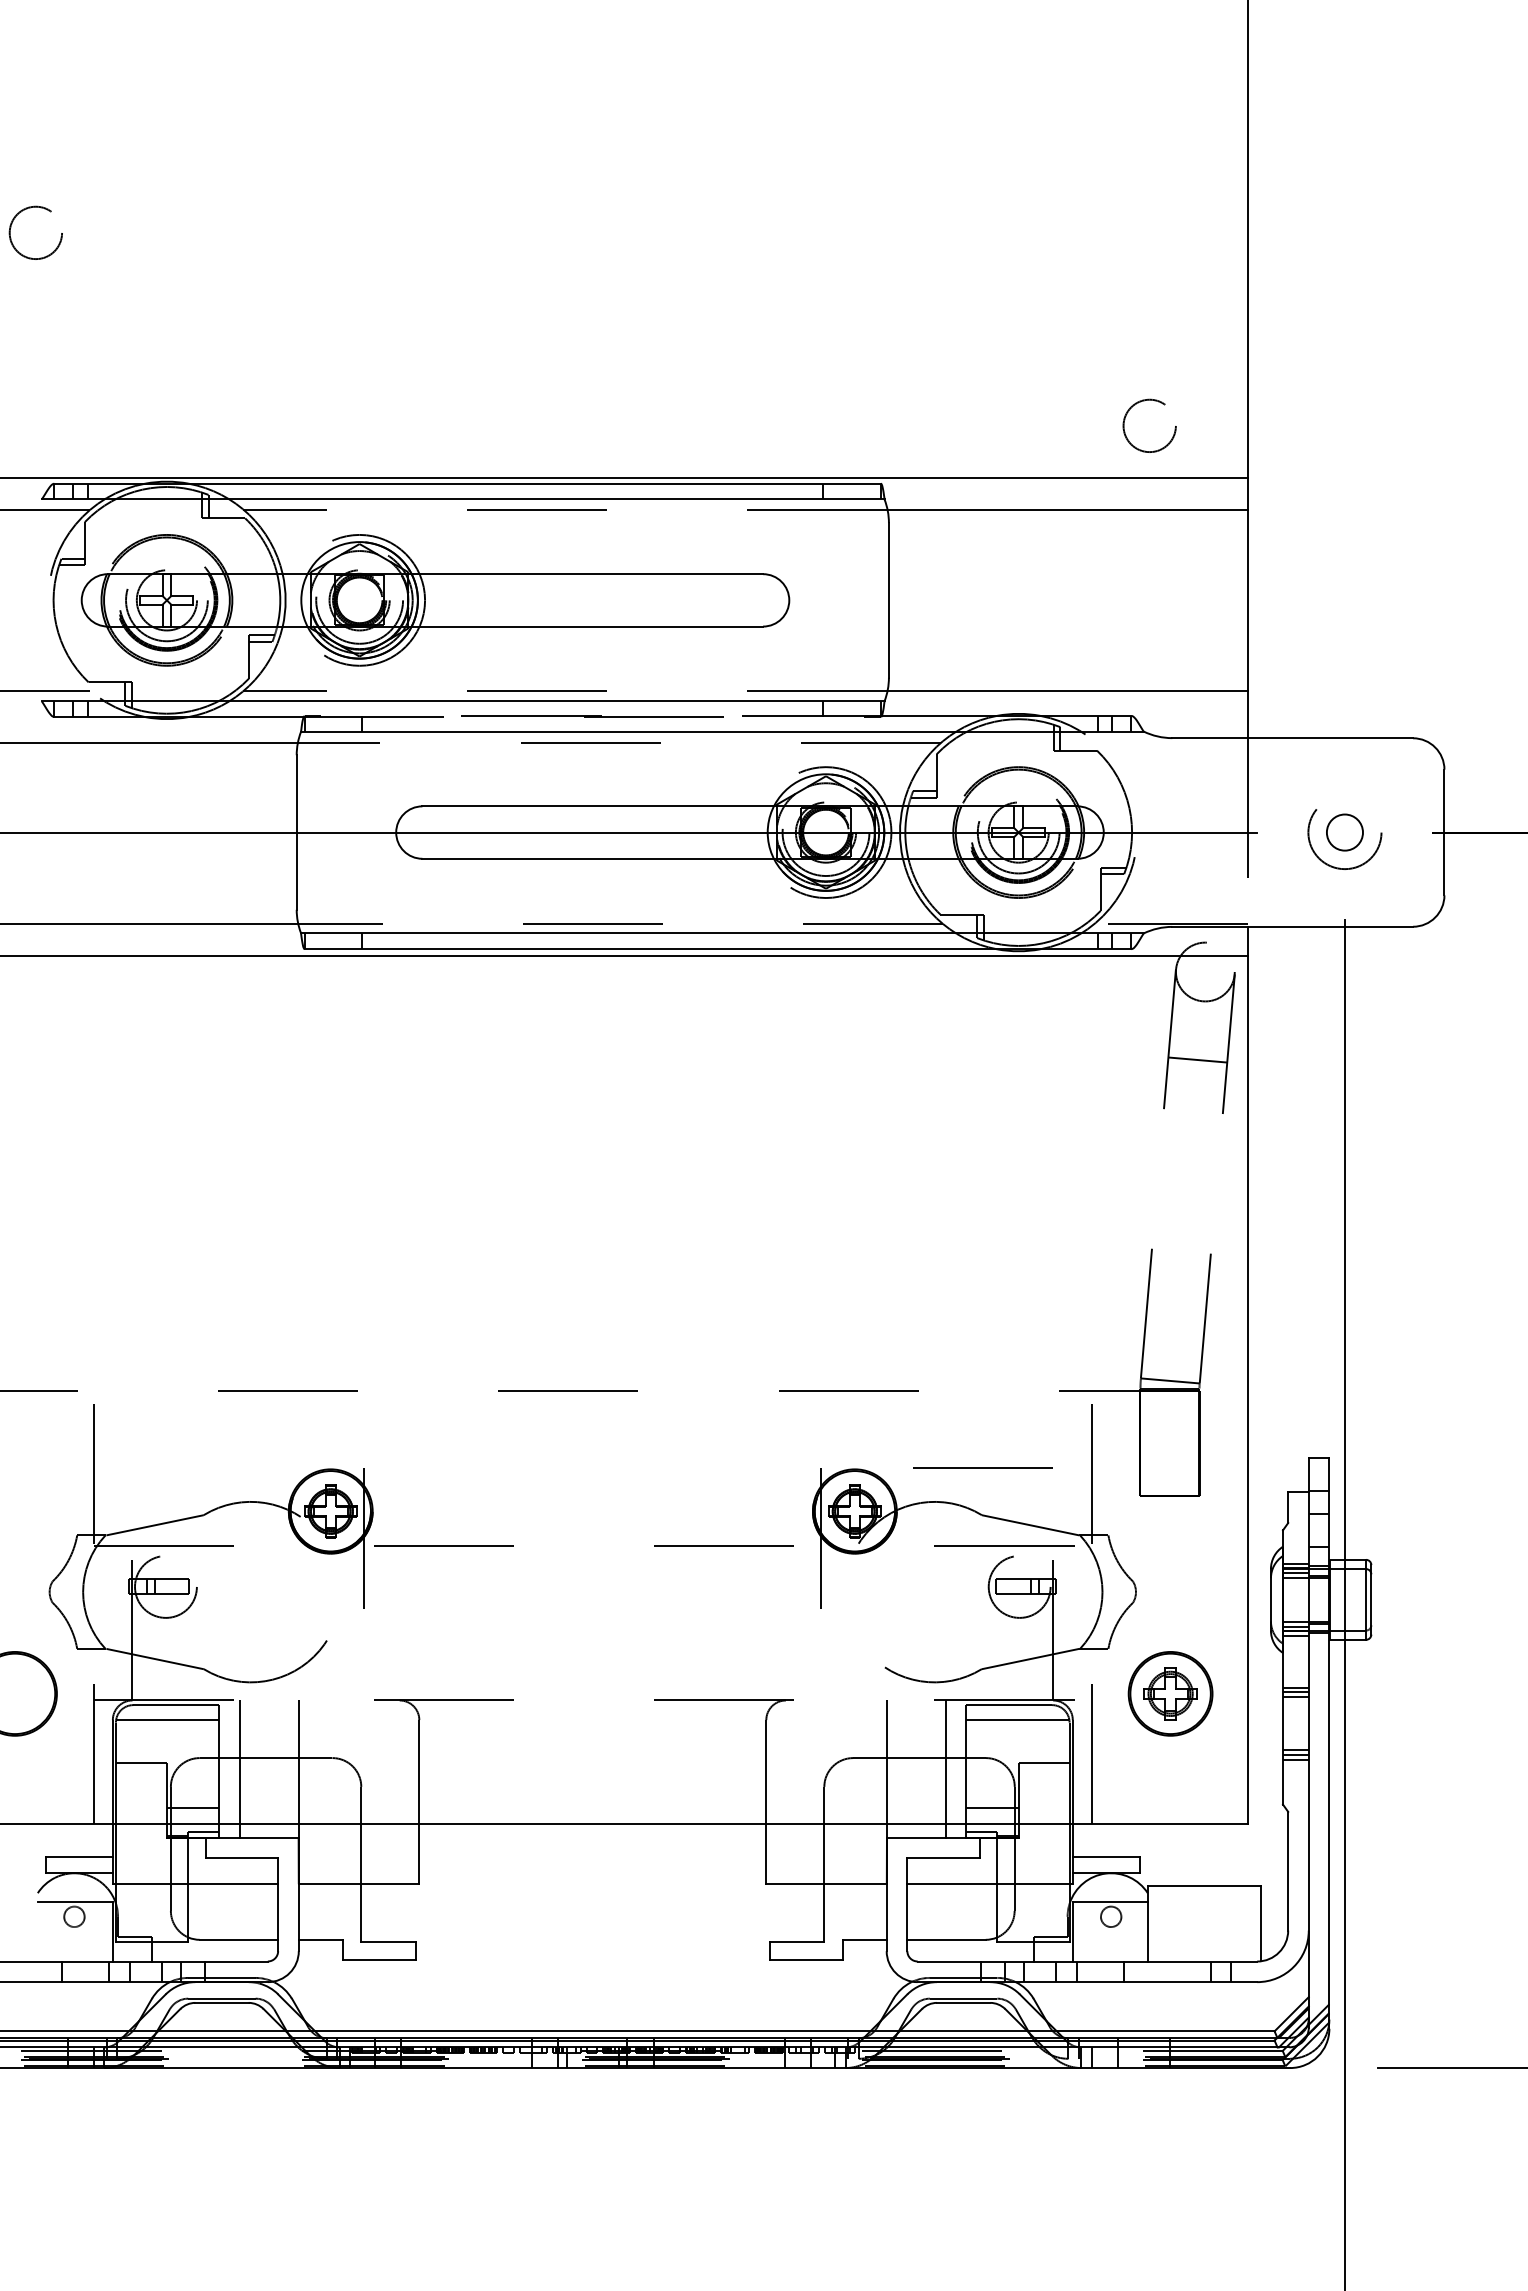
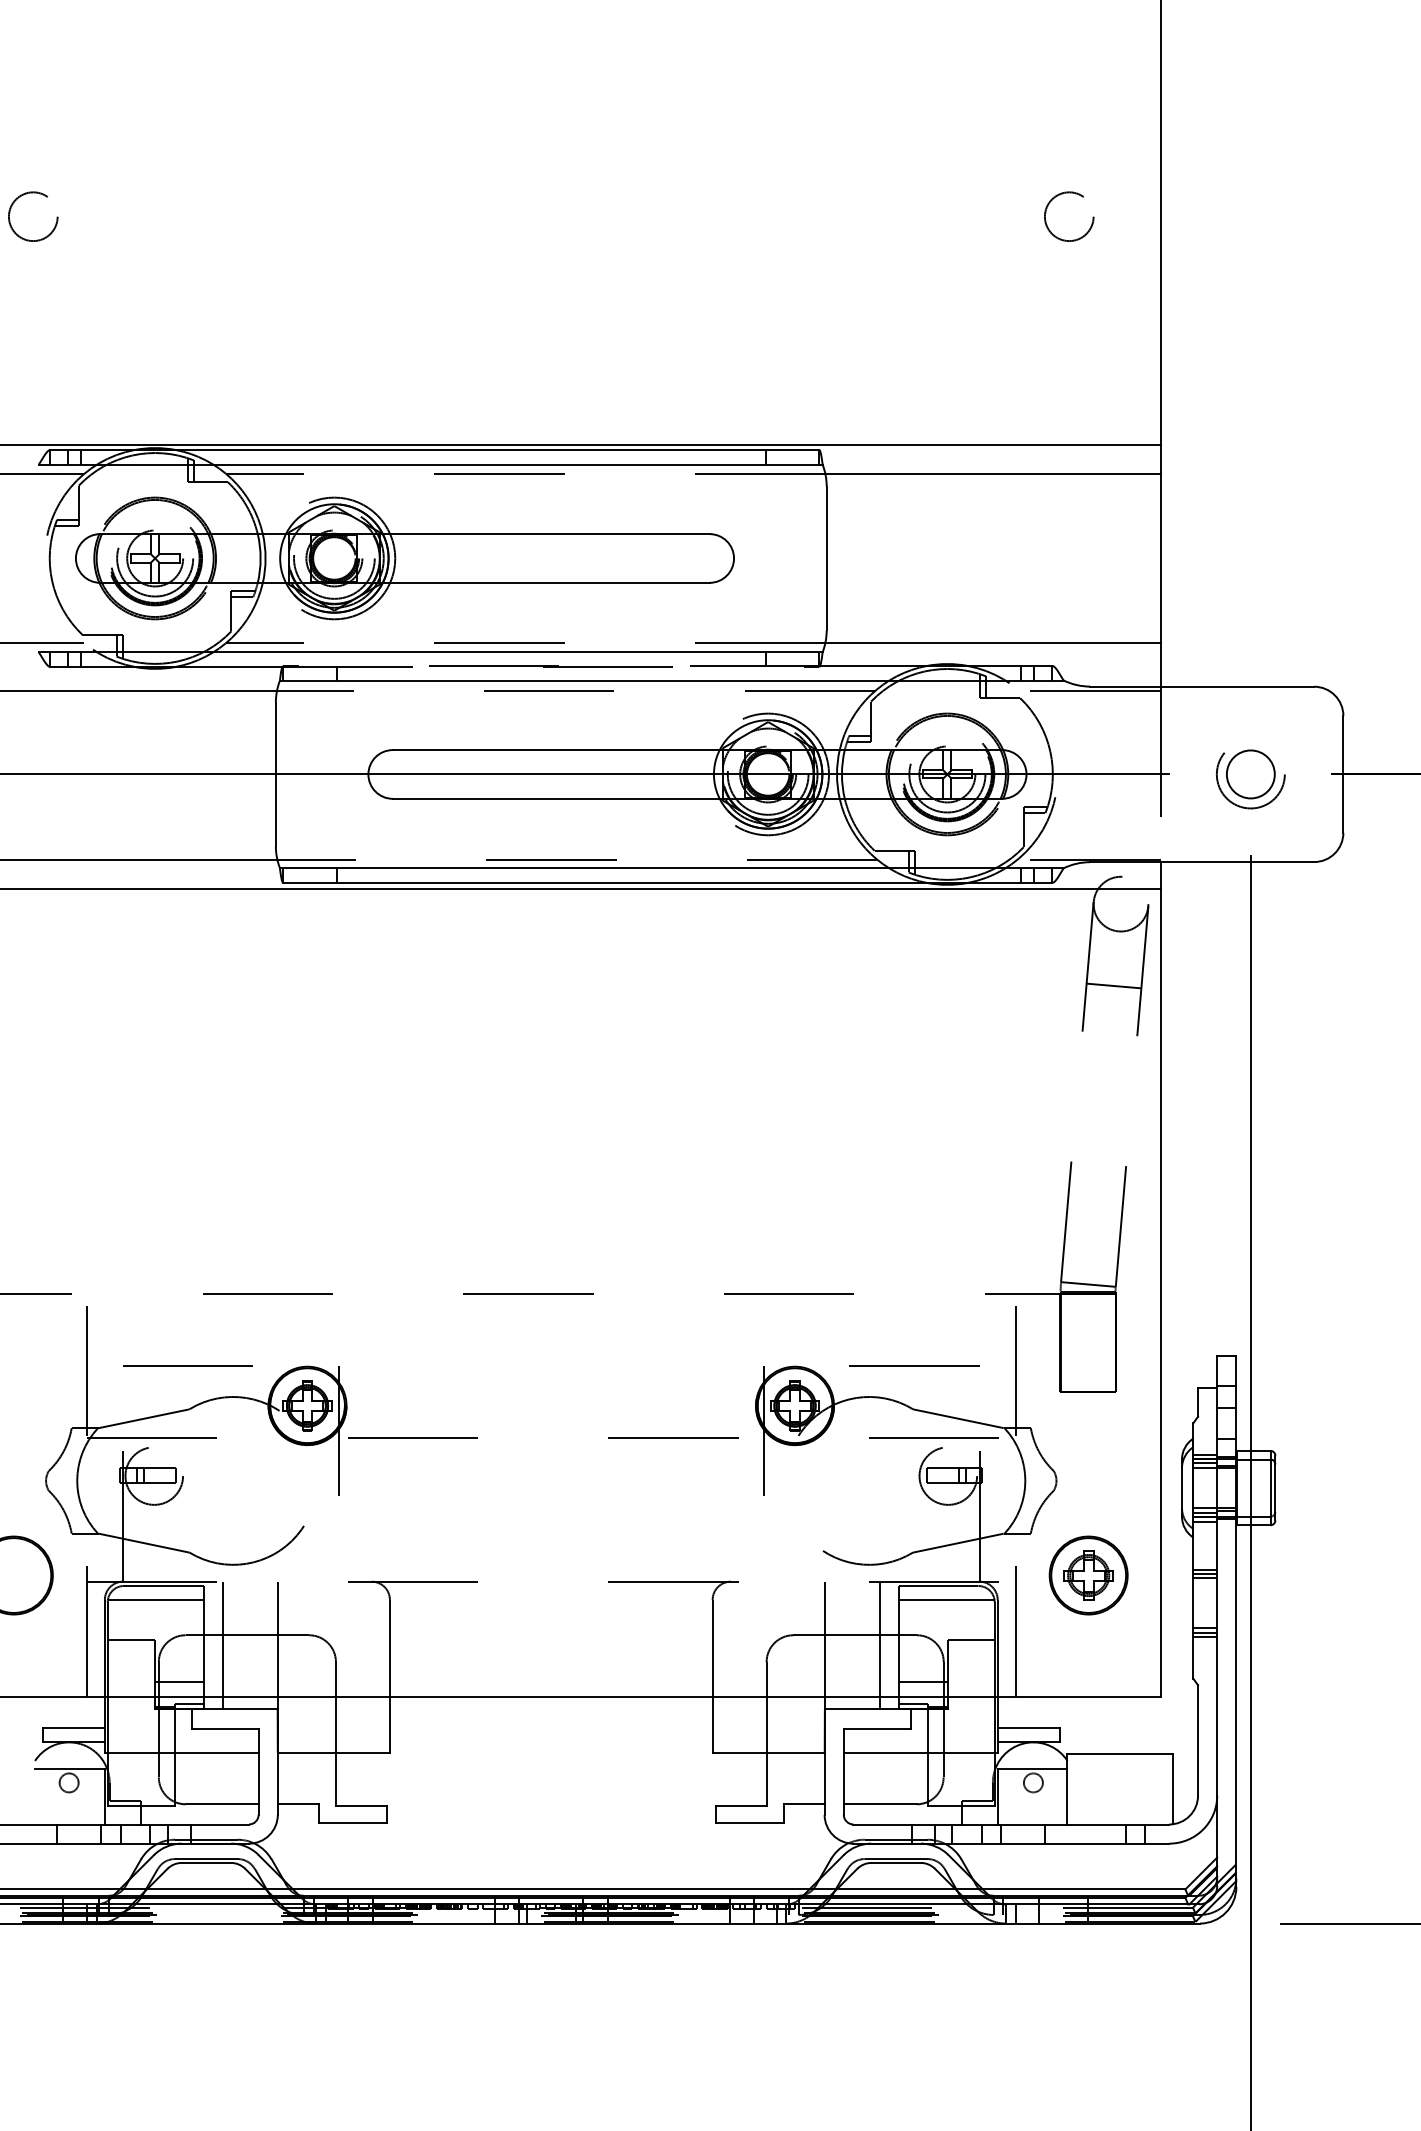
circle: (1149, 425) -> (1069, 216), moved
line: (1171, 742) -> (1089, 690), added
circle: (1344, 832) -> (1250, 774), size x1.43
line: (201, 1467) -> (187, 1364), added

